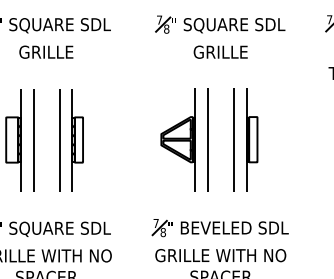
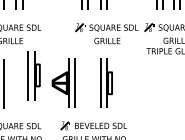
part: (218, 36) -> (106, 33), moved
part: (183, 138) -> (63, 82), moved
part: (69, 140) -> (33, 75), moved

